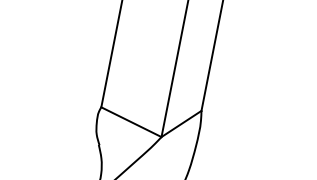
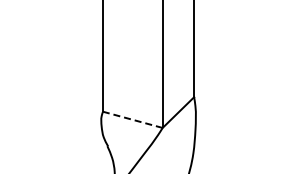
line: (131, 121) -> (132, 119), solid -> dashed

